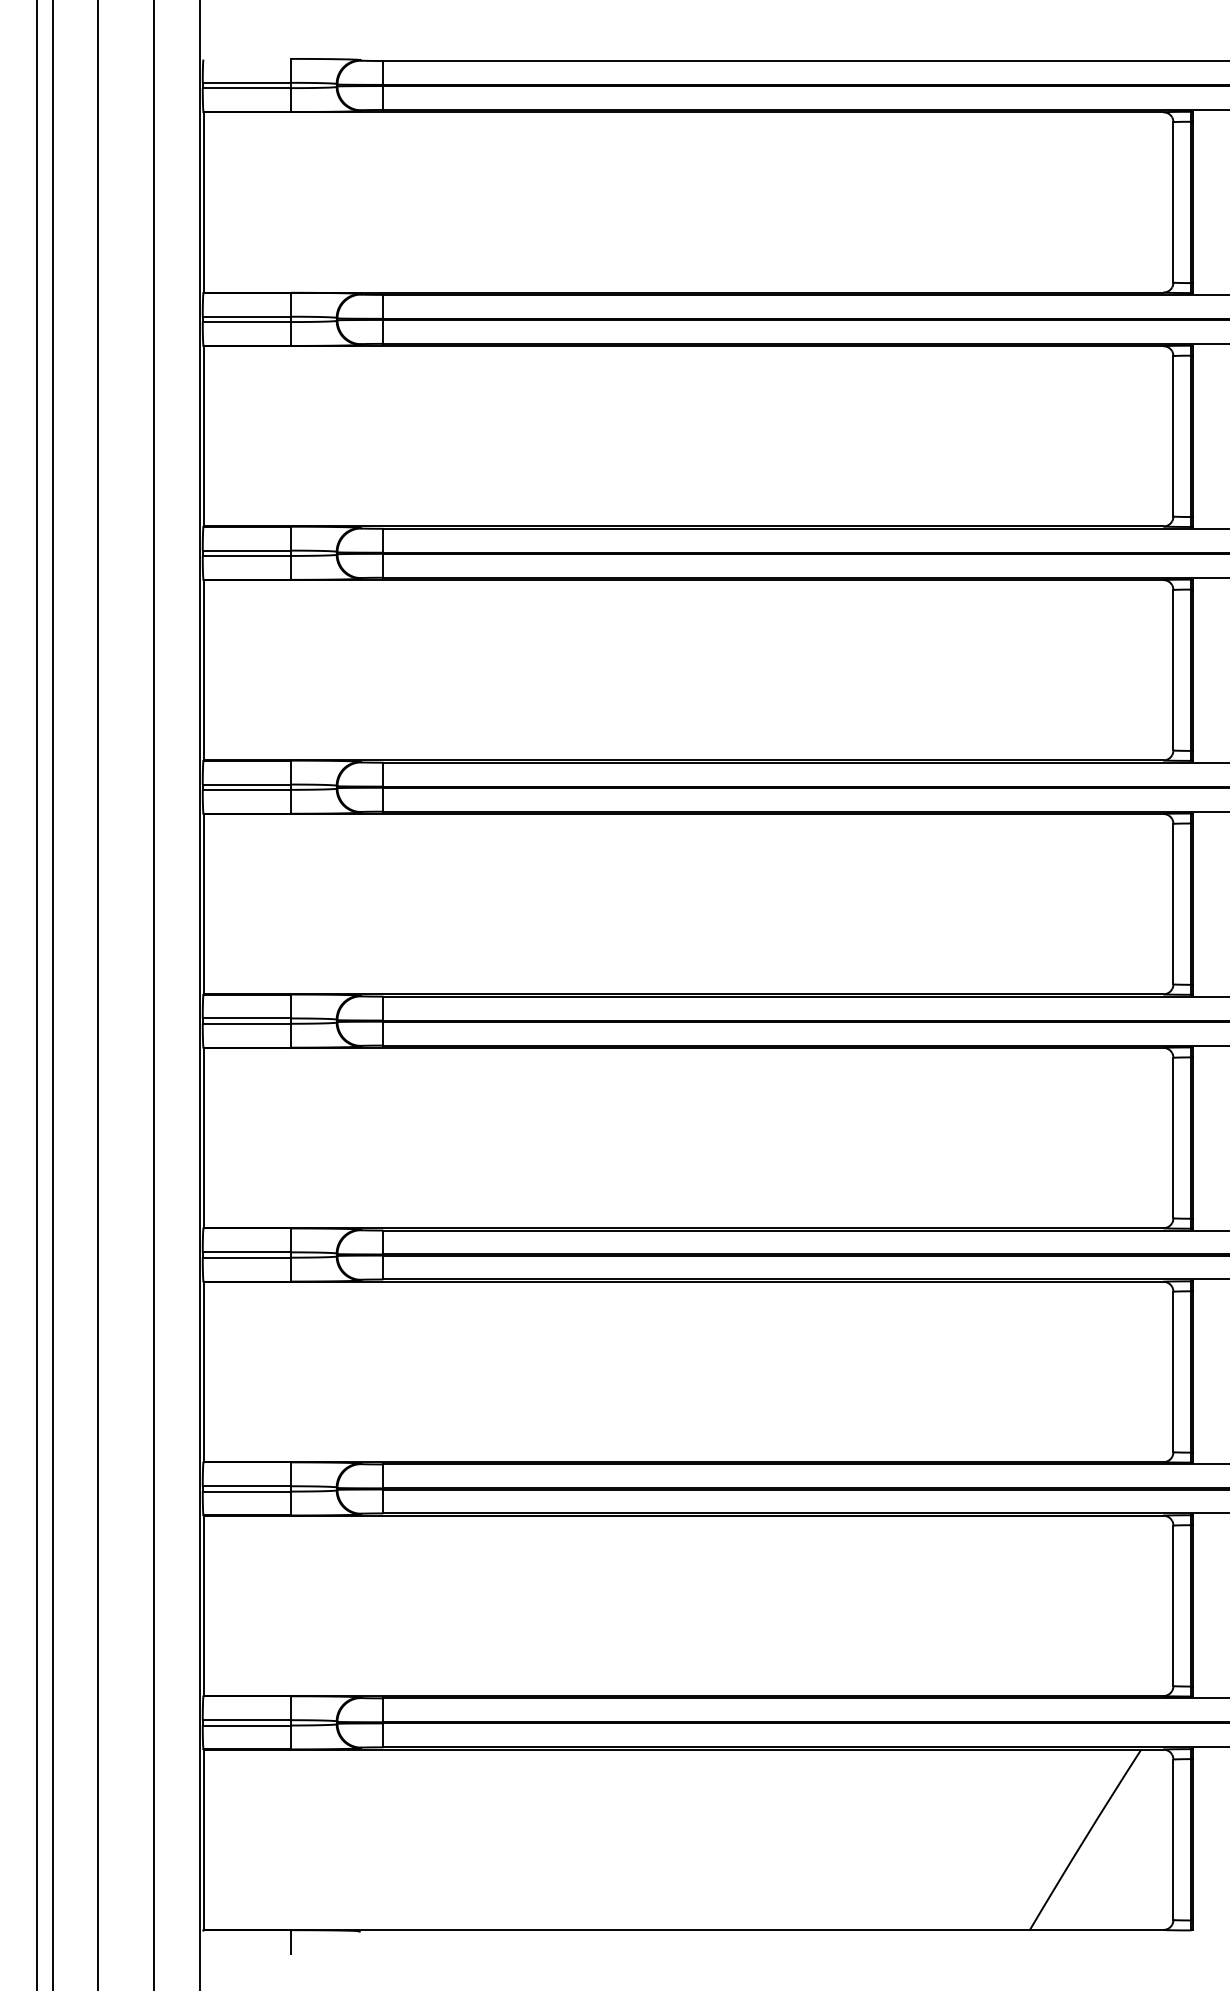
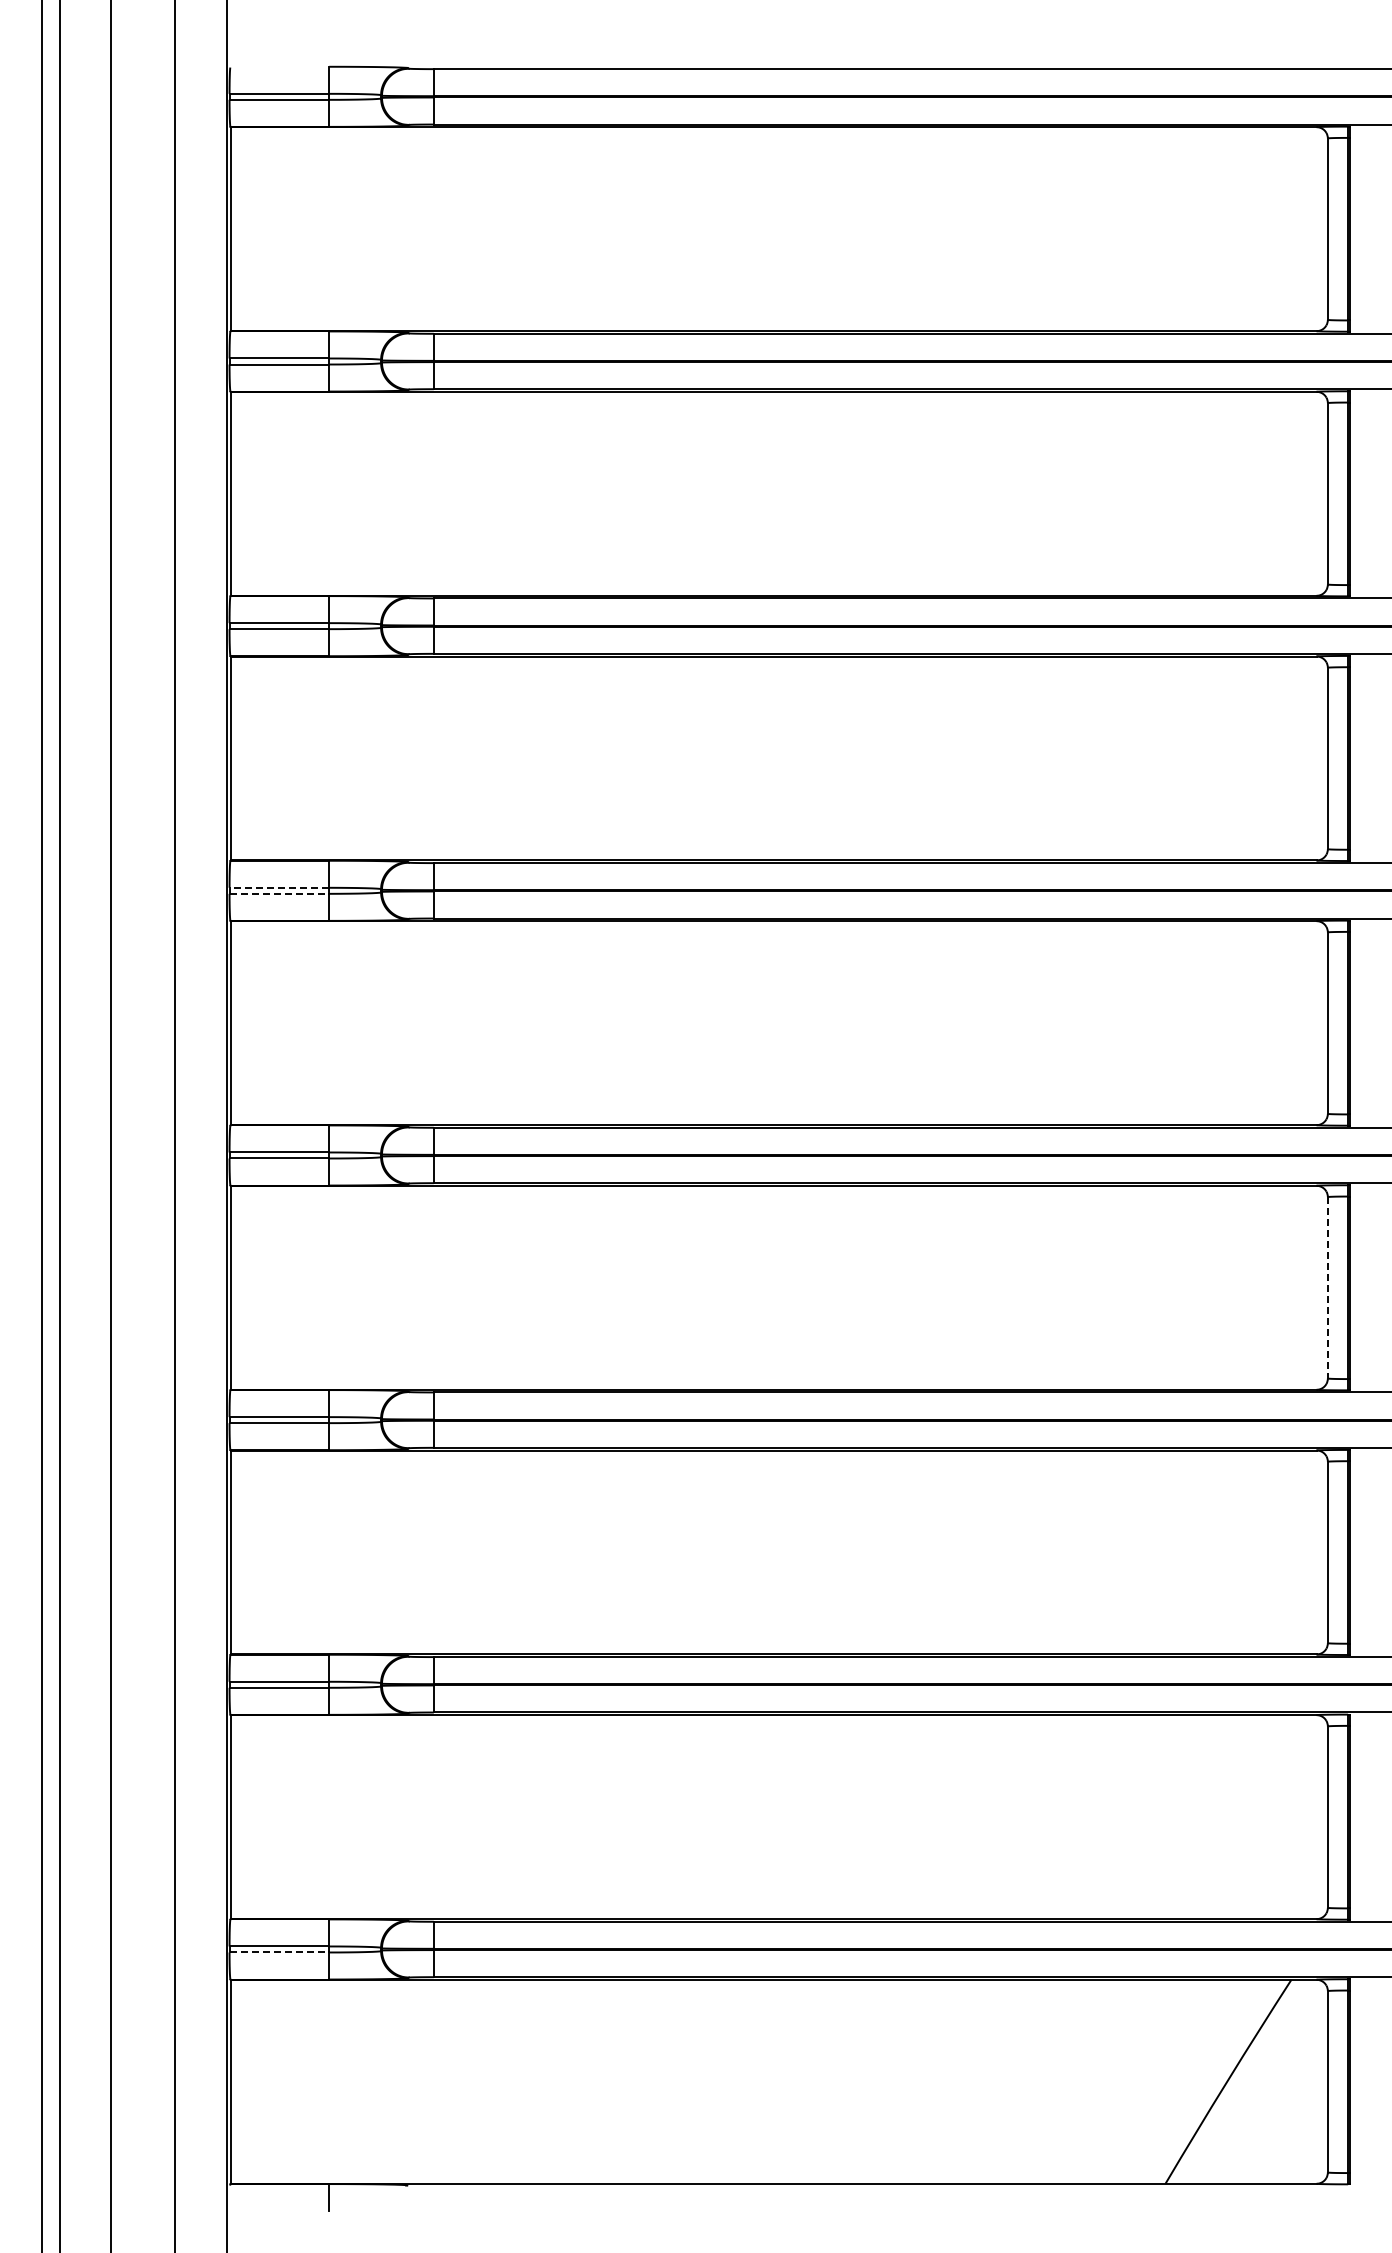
line: (246, 784) -> (279, 887), solid -> dashed
line: (246, 789) -> (279, 893), solid -> dashed
line: (1173, 1137) -> (1327, 1287), solid -> dashed
line: (246, 1725) -> (279, 1952), solid -> dashed

